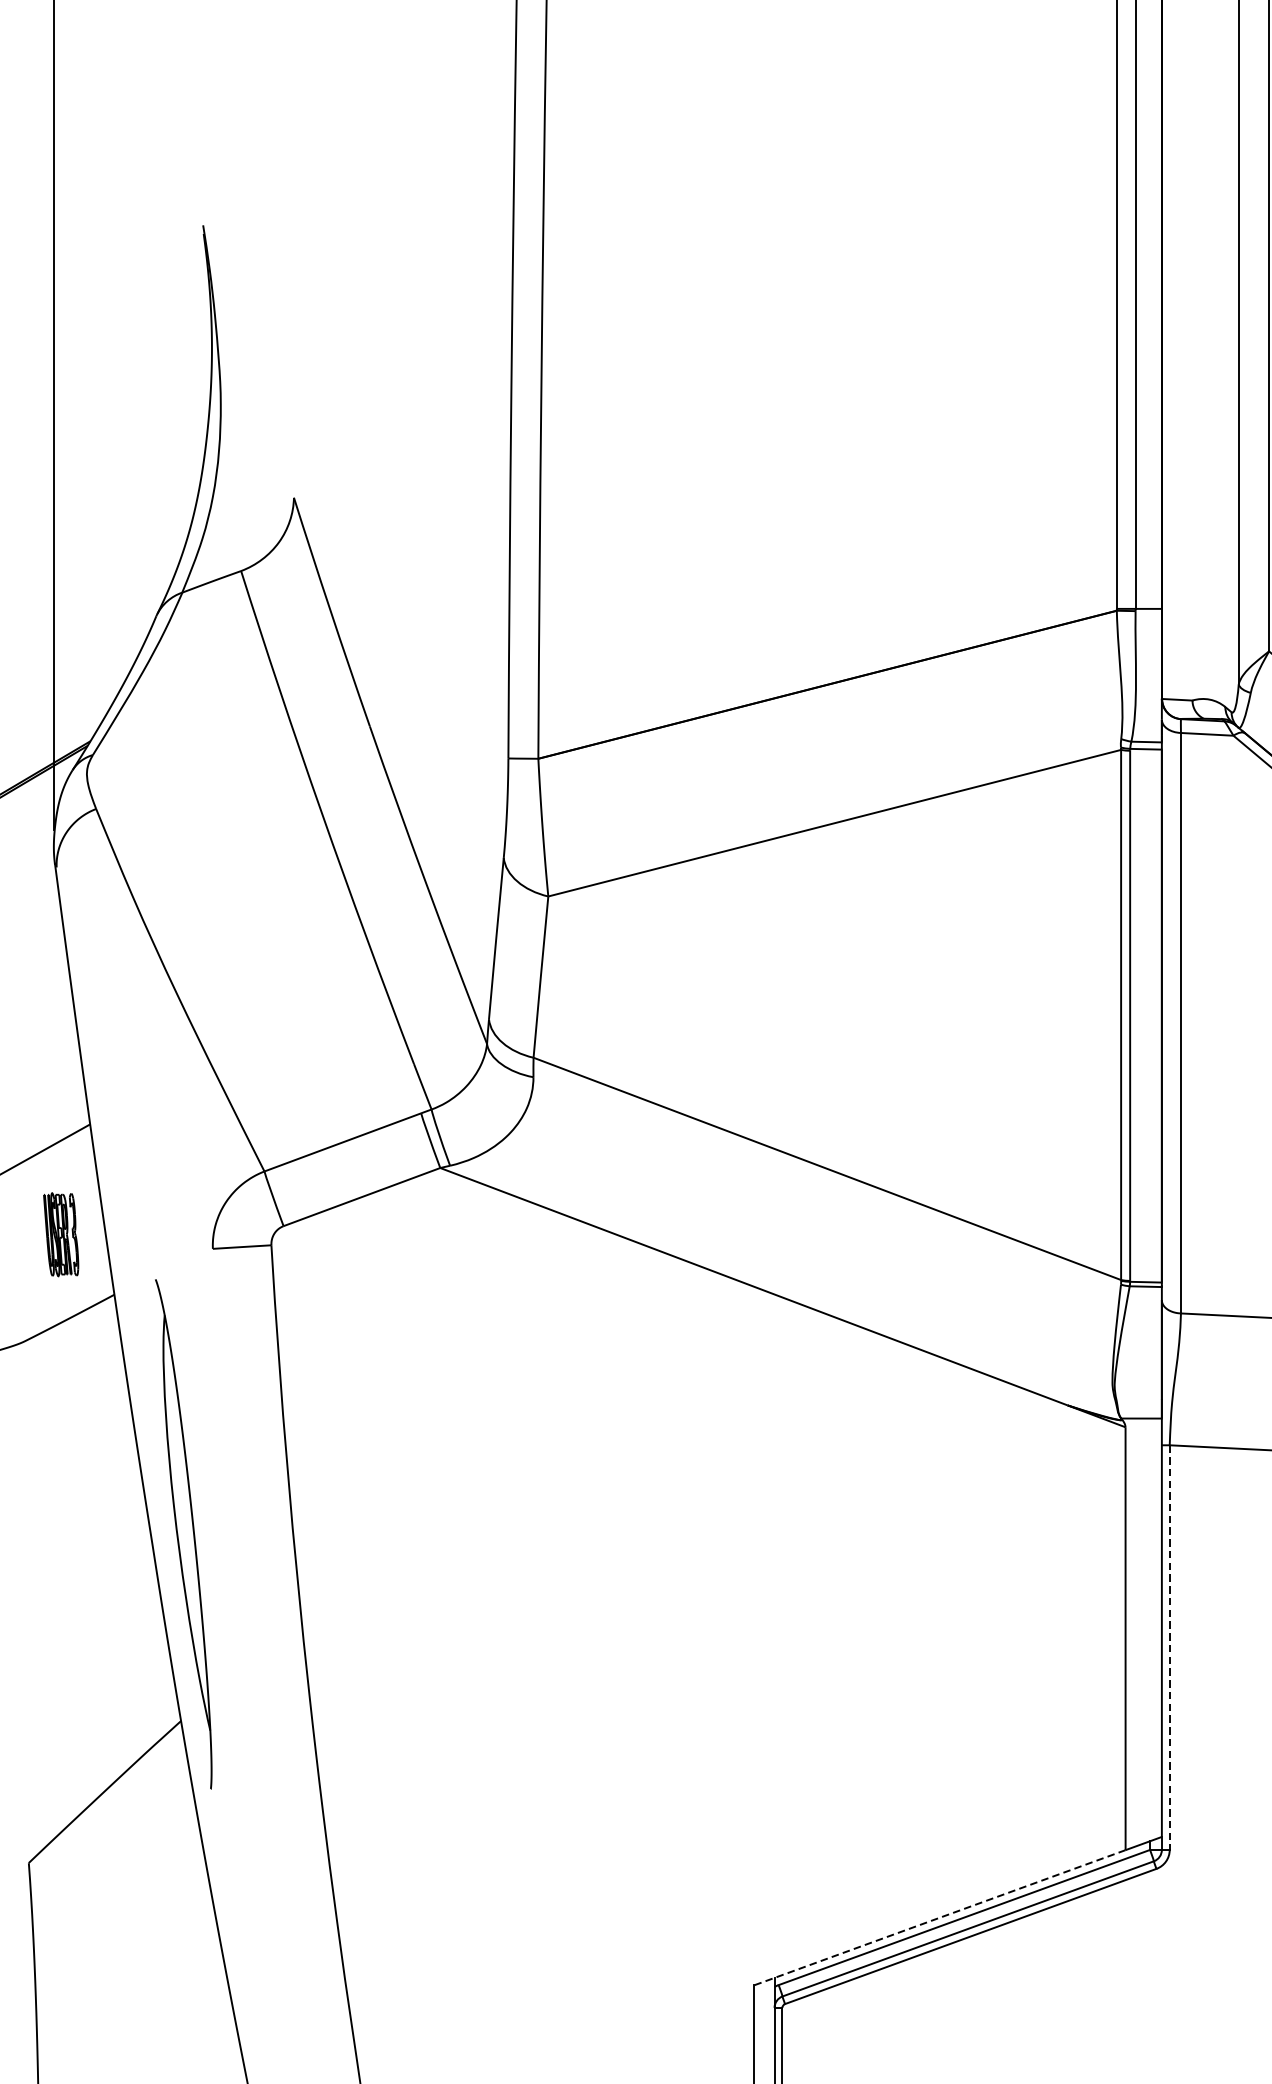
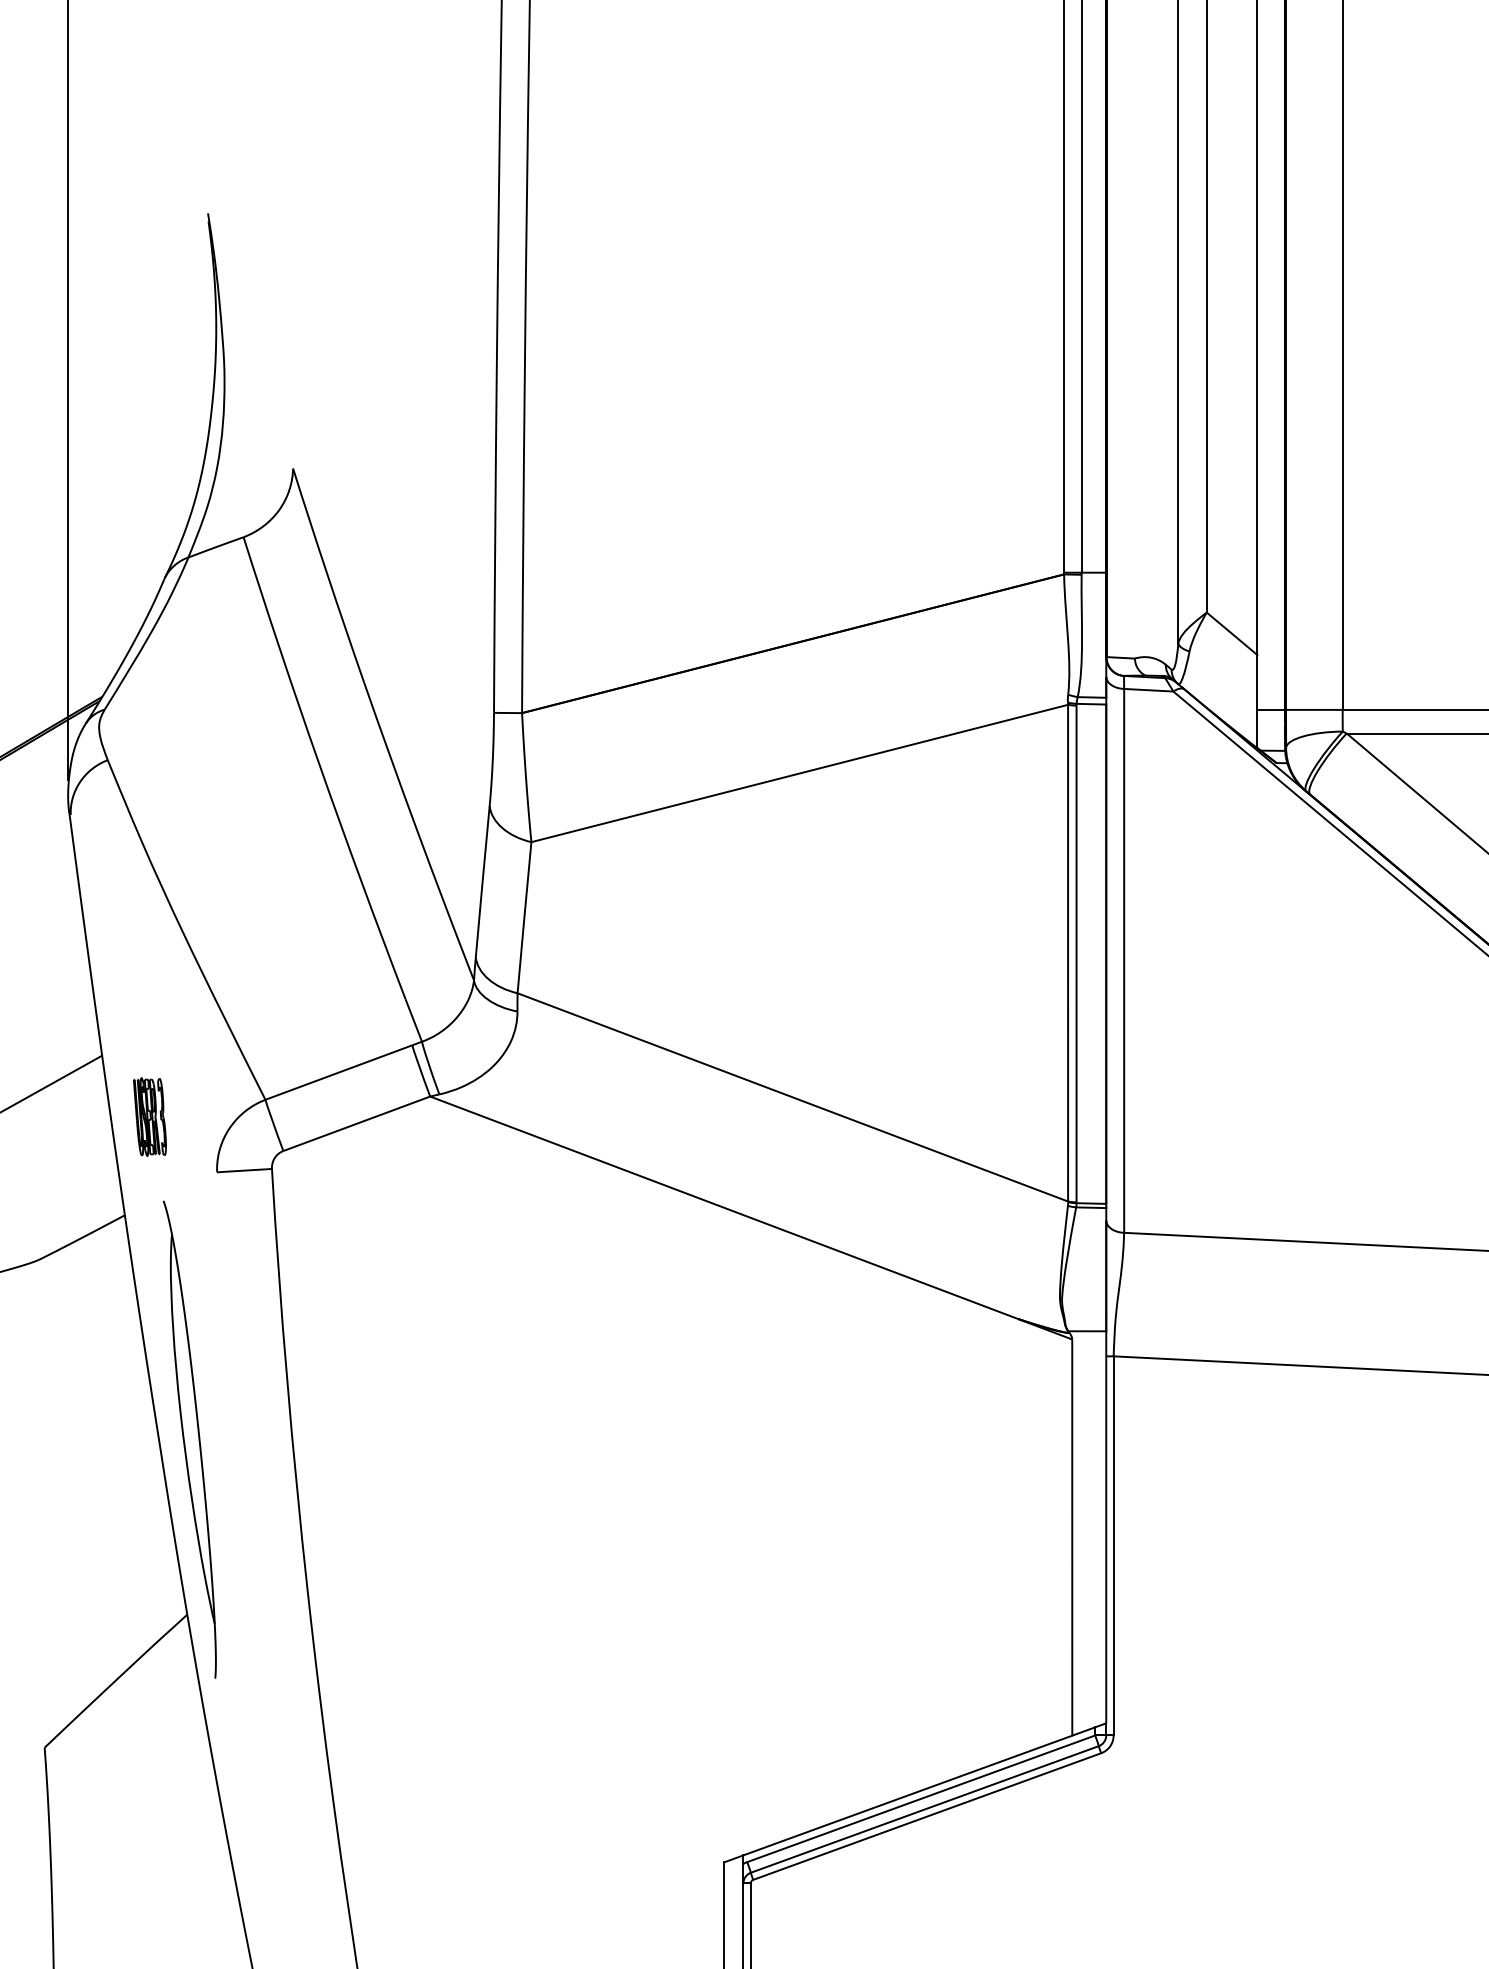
part: (60, 1234) -> (149, 1116), moved
line: (1169, 1647) -> (1113, 1545), dashed -> solid
line: (939, 1918) -> (897, 1799), dashed -> solid

